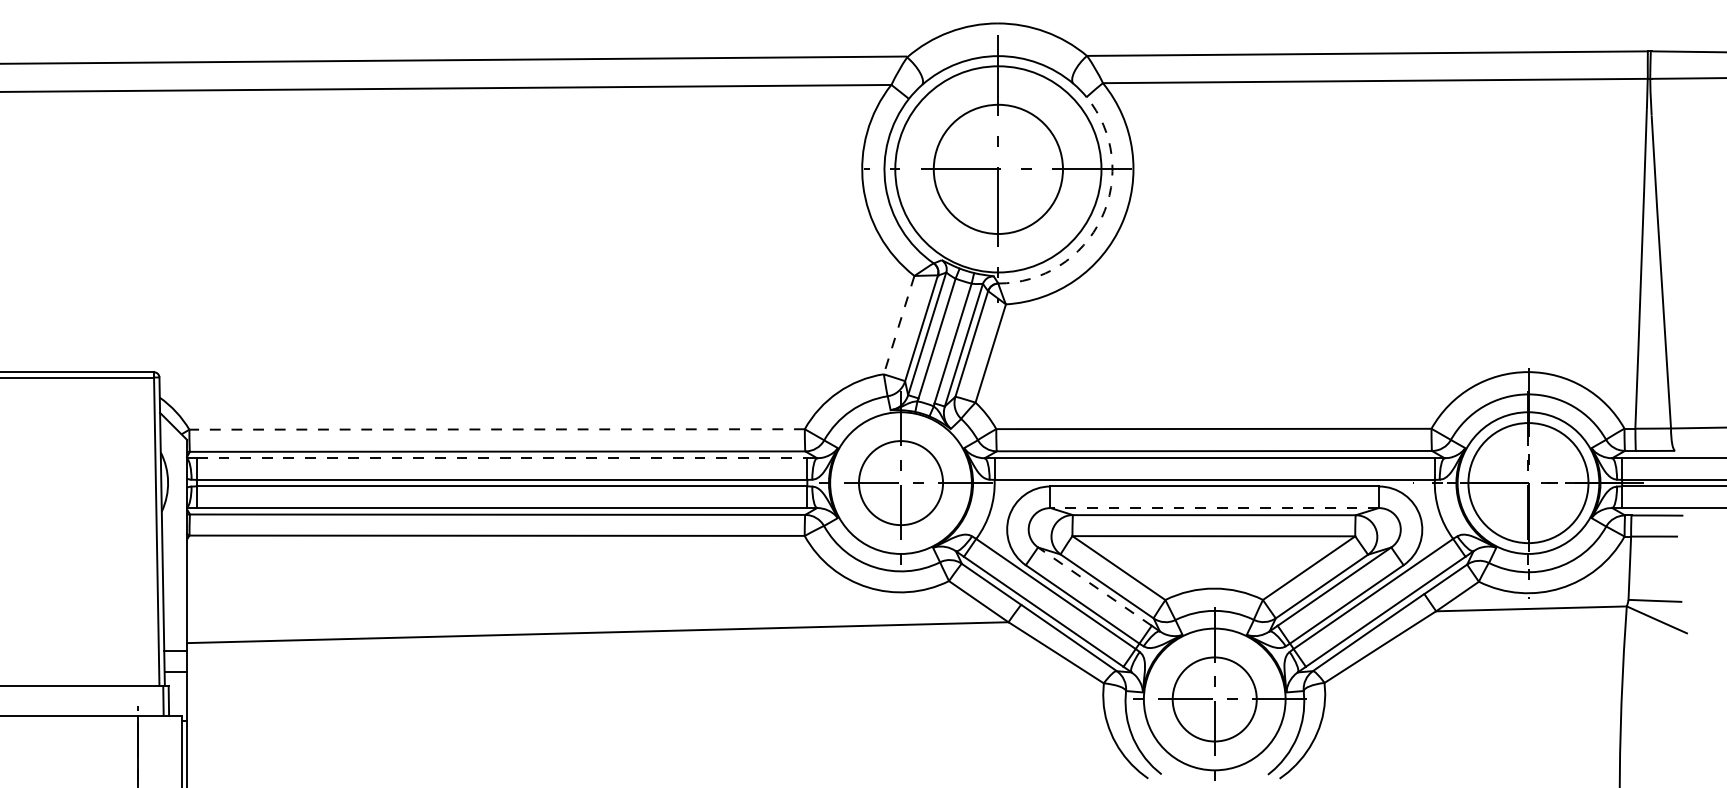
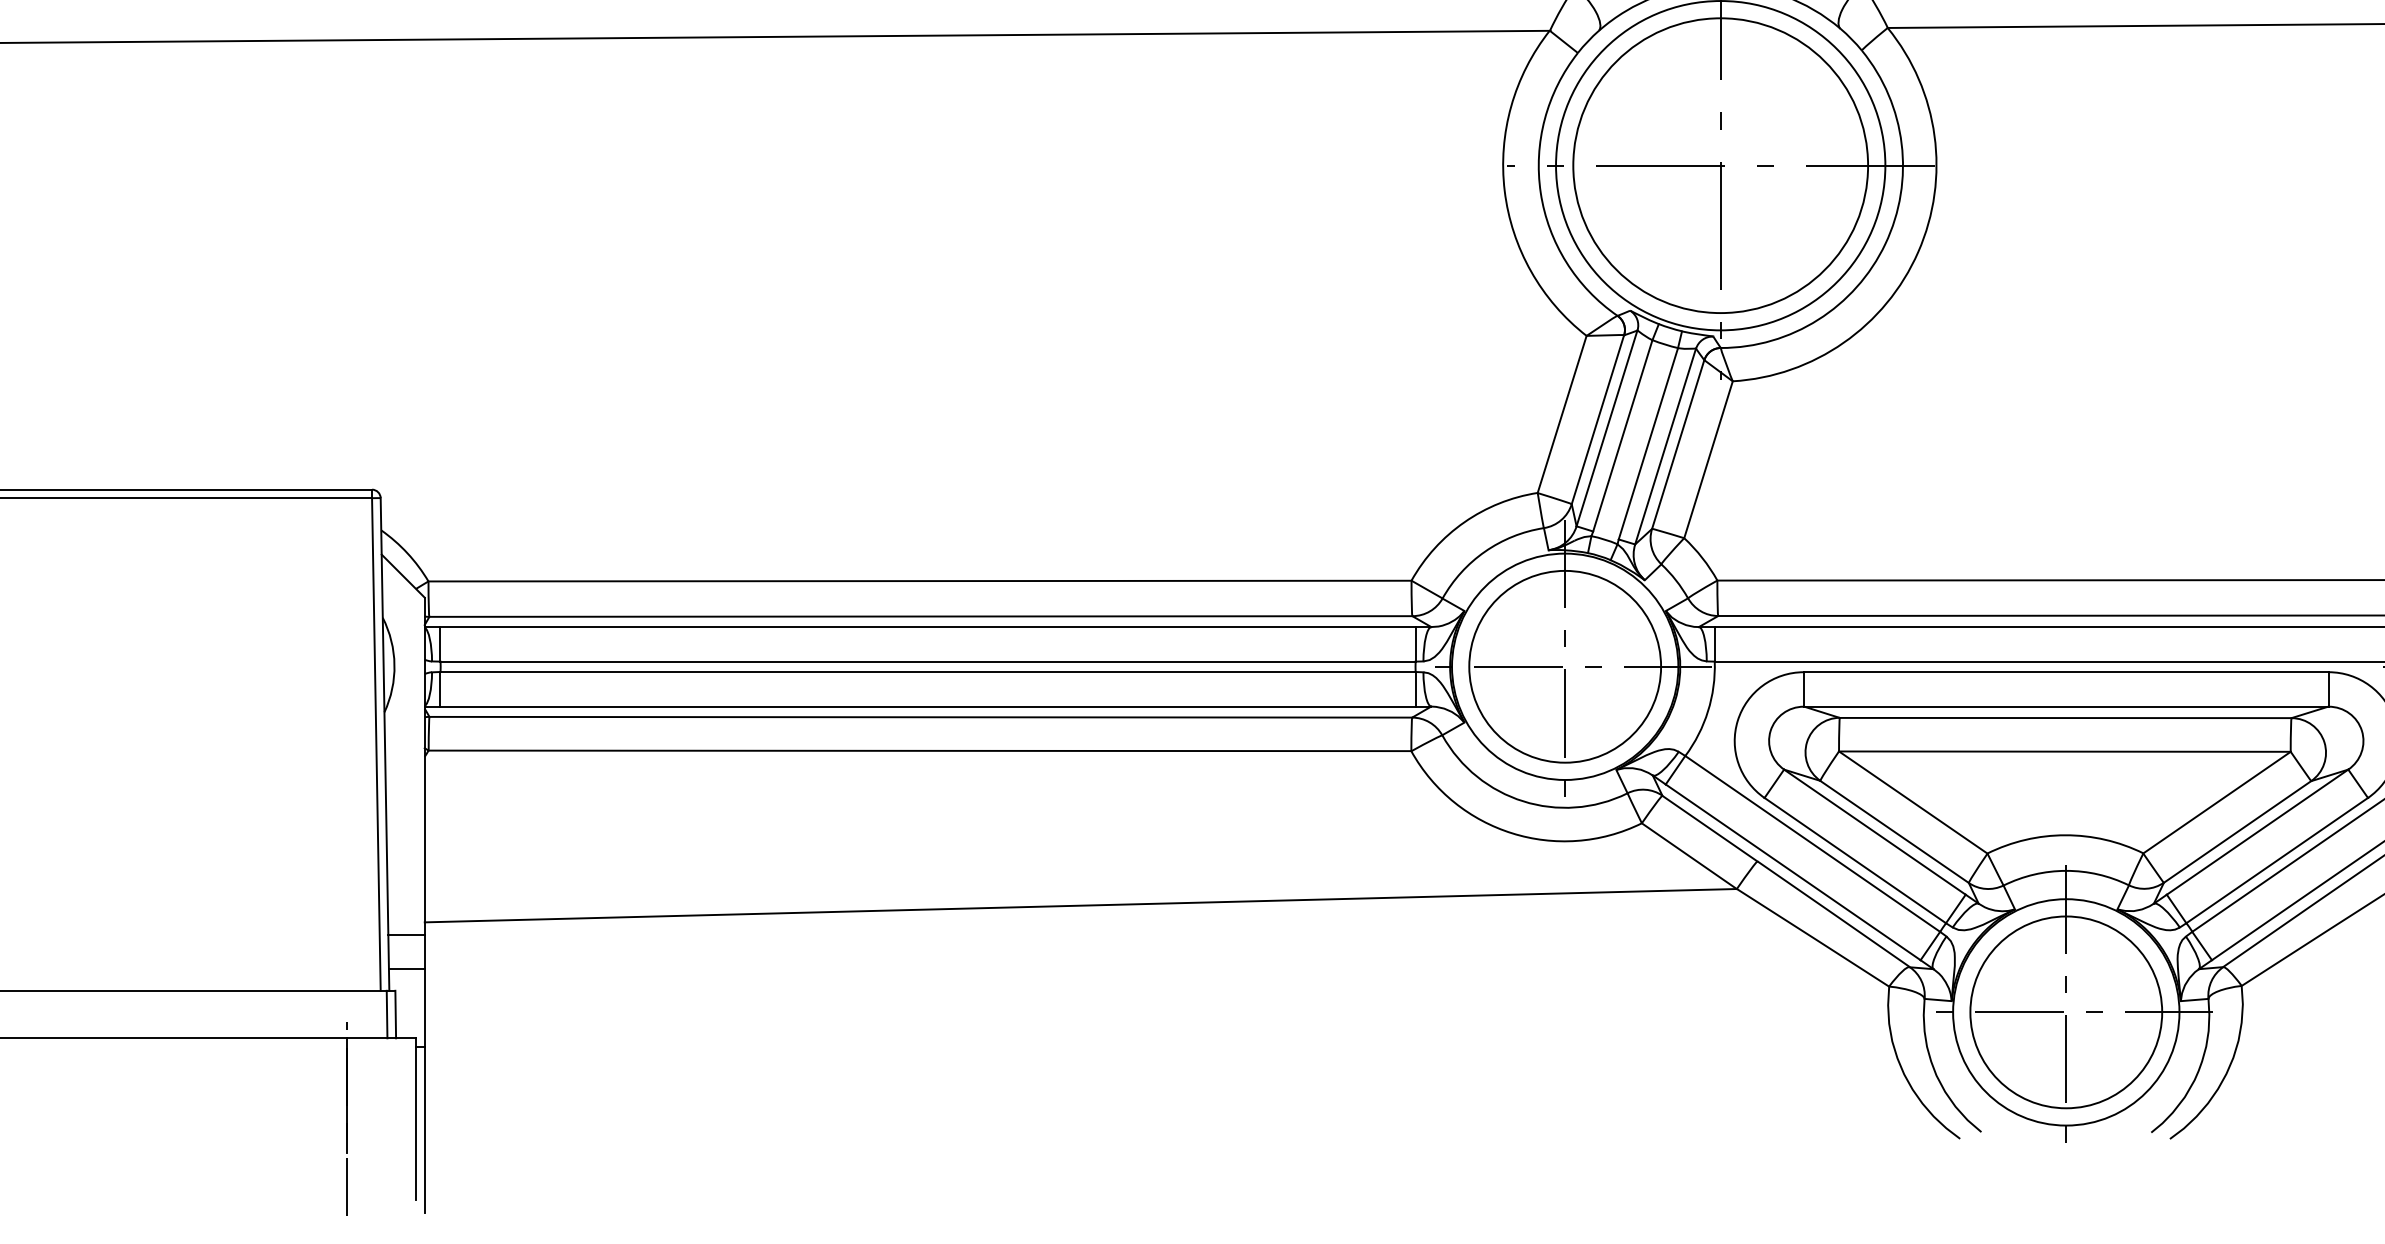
circle: (998, 169) -> (1720, 165), size x1.43
arc: (1101, 218) -> (1885, 244), dashed -> solid
line: (898, 325) -> (1561, 415), dashed -> solid
line: (497, 429) -> (920, 581), dashed -> solid
line: (502, 458) -> (928, 627), dashed -> solid
circle: (900, 483) -> (1564, 667), size x1.43
line: (1214, 508) -> (2065, 707), dashed -> solid
line: (1094, 586) -> (1874, 831), dashed -> solid
circle: (1214, 699) -> (2065, 1012), size x1.43

